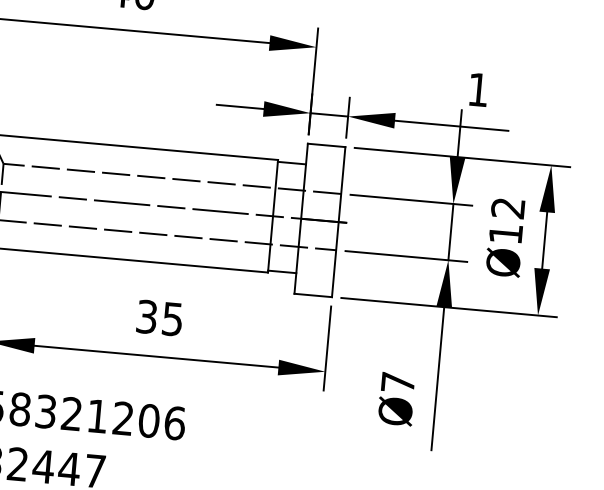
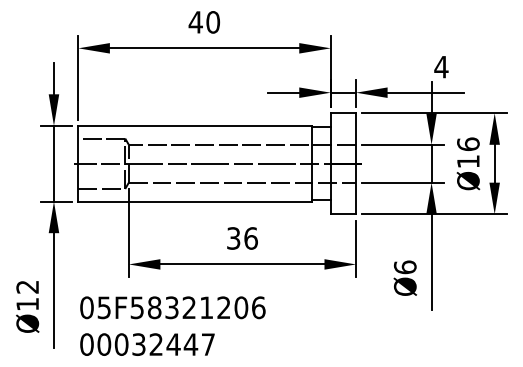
text: (478, 90) -> (441, 67), 1 -> 4
text: (508, 208) -> (468, 144), Ø12 -> Ø16
text: (171, 319) -> (250, 238), 35 -> 36
text: (396, 382) -> (404, 267), Ø7 -> Ø6

